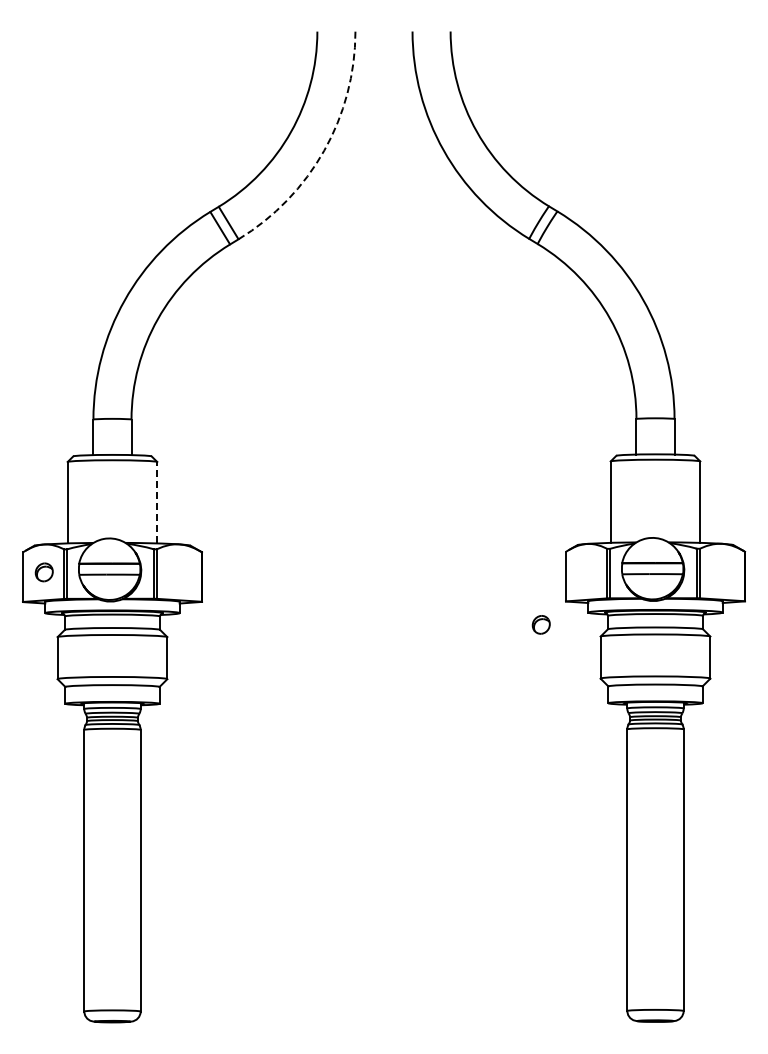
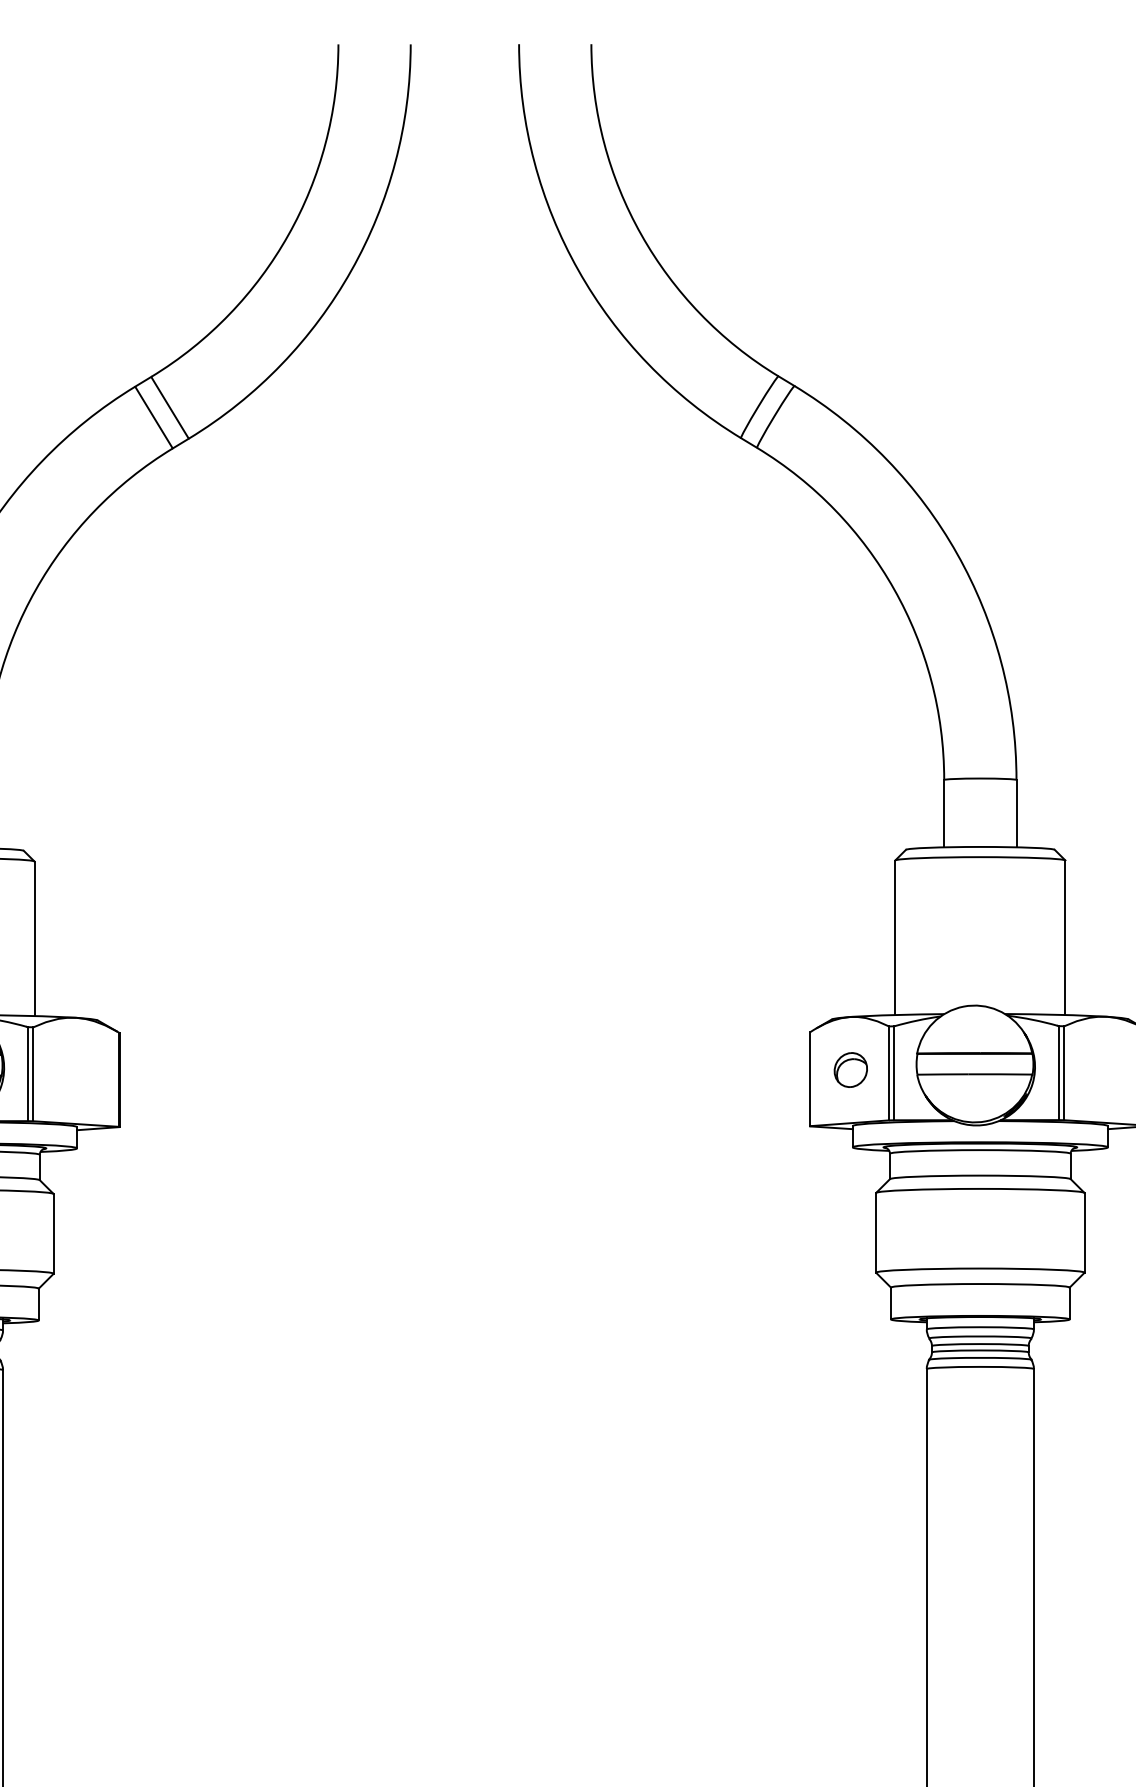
arc: (324, 150) -> (351, 270), dashed -> solid
line: (157, 502) -> (34, 938), dashed -> solid
part: (540, 624) -> (849, 1069), moved

